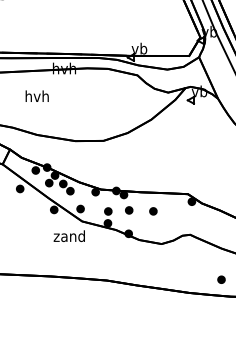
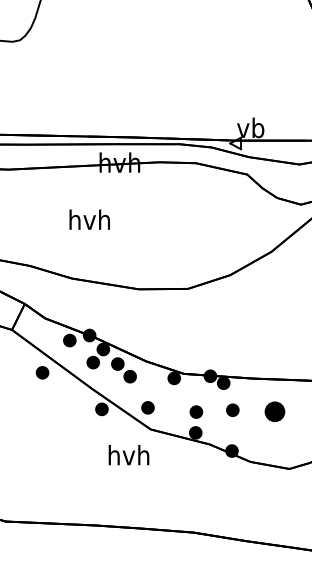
text: (36, 95) -> (88, 218), moved
part: (153, 211) -> (275, 412), size x1.6
text: (68, 236) -> (126, 455), zand -> hvh

